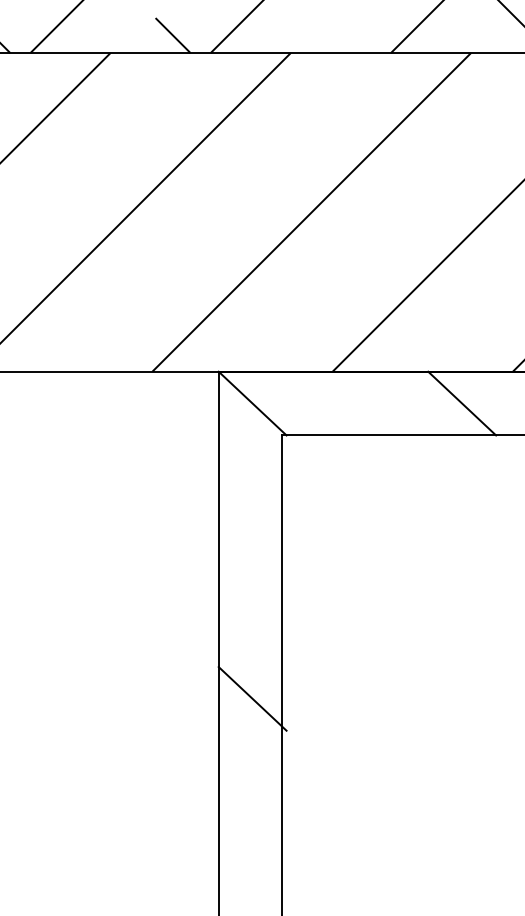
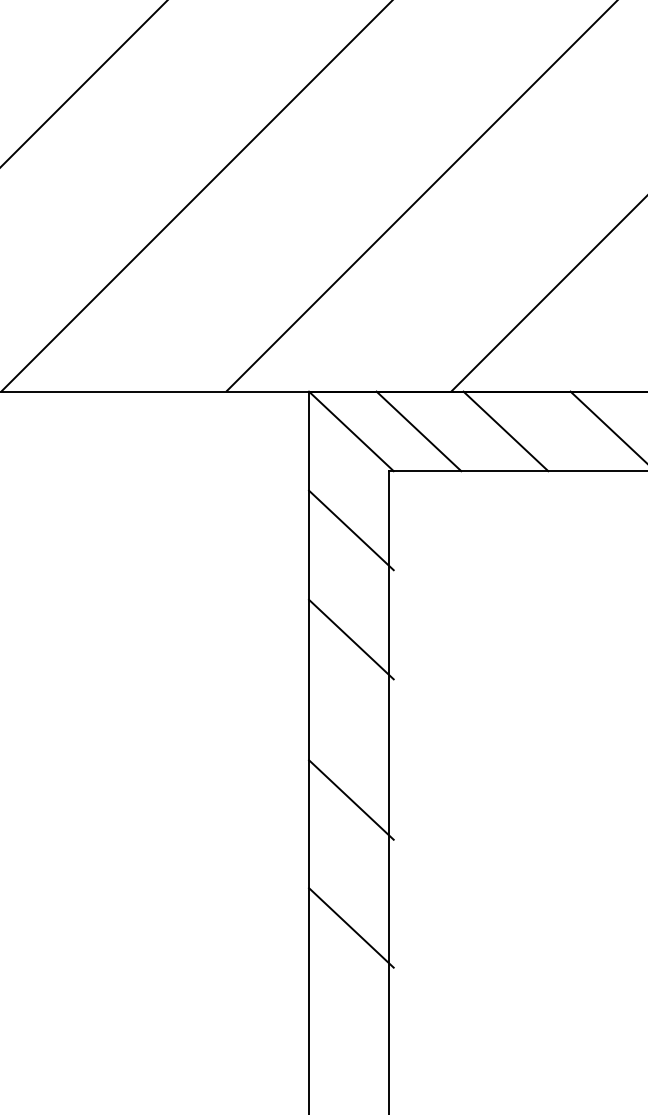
line: (306, 403) -> (418, 431), added
line: (376, 403) -> (505, 431), added
line: (252, 482) -> (351, 529), added
line: (252, 570) -> (351, 639), added
line: (252, 801) -> (351, 928), added

